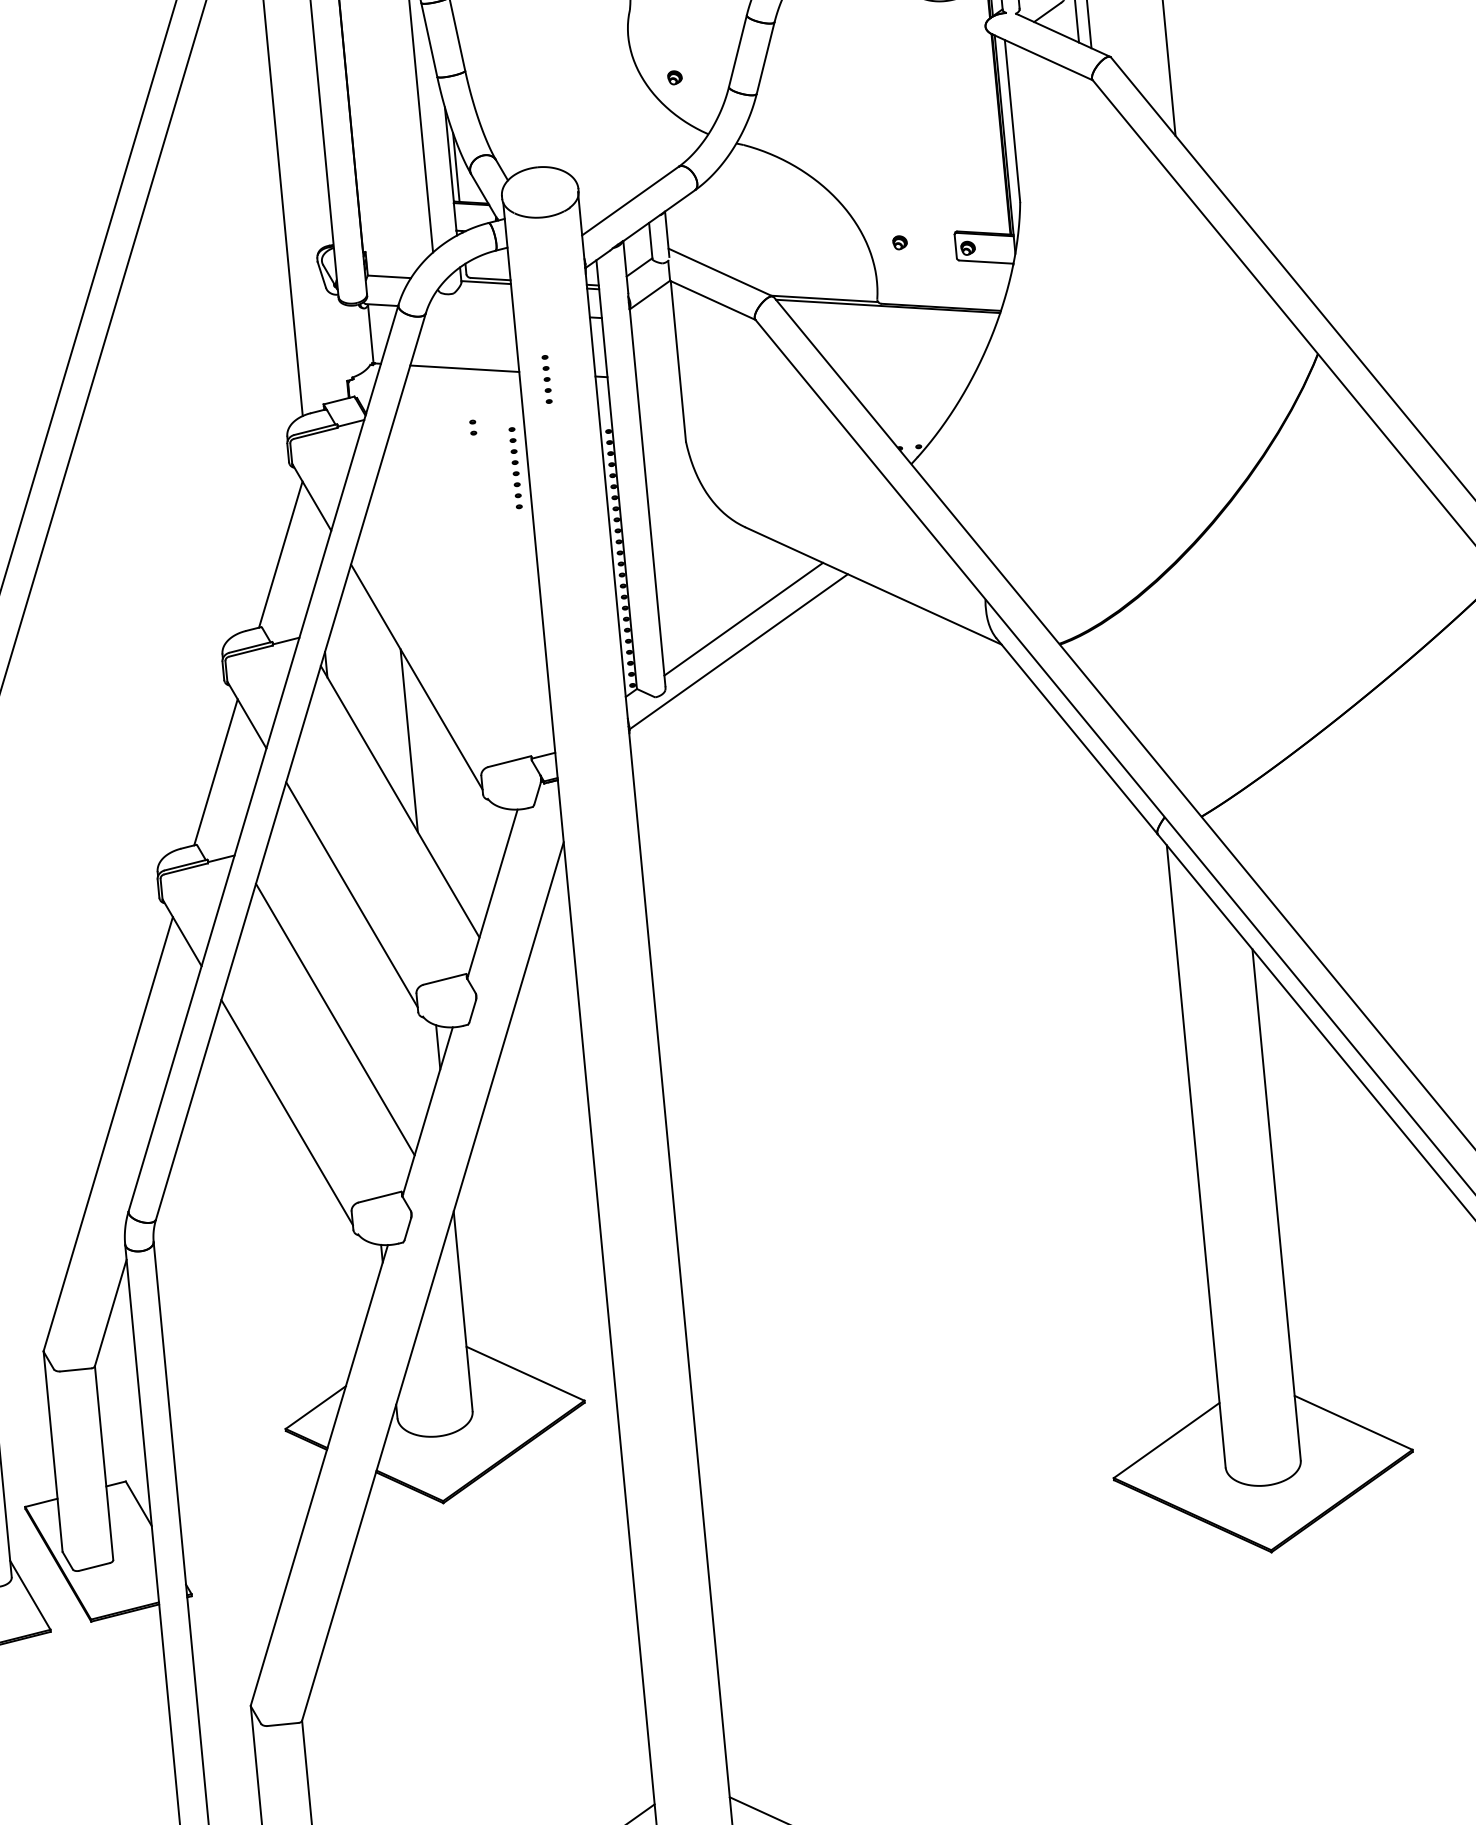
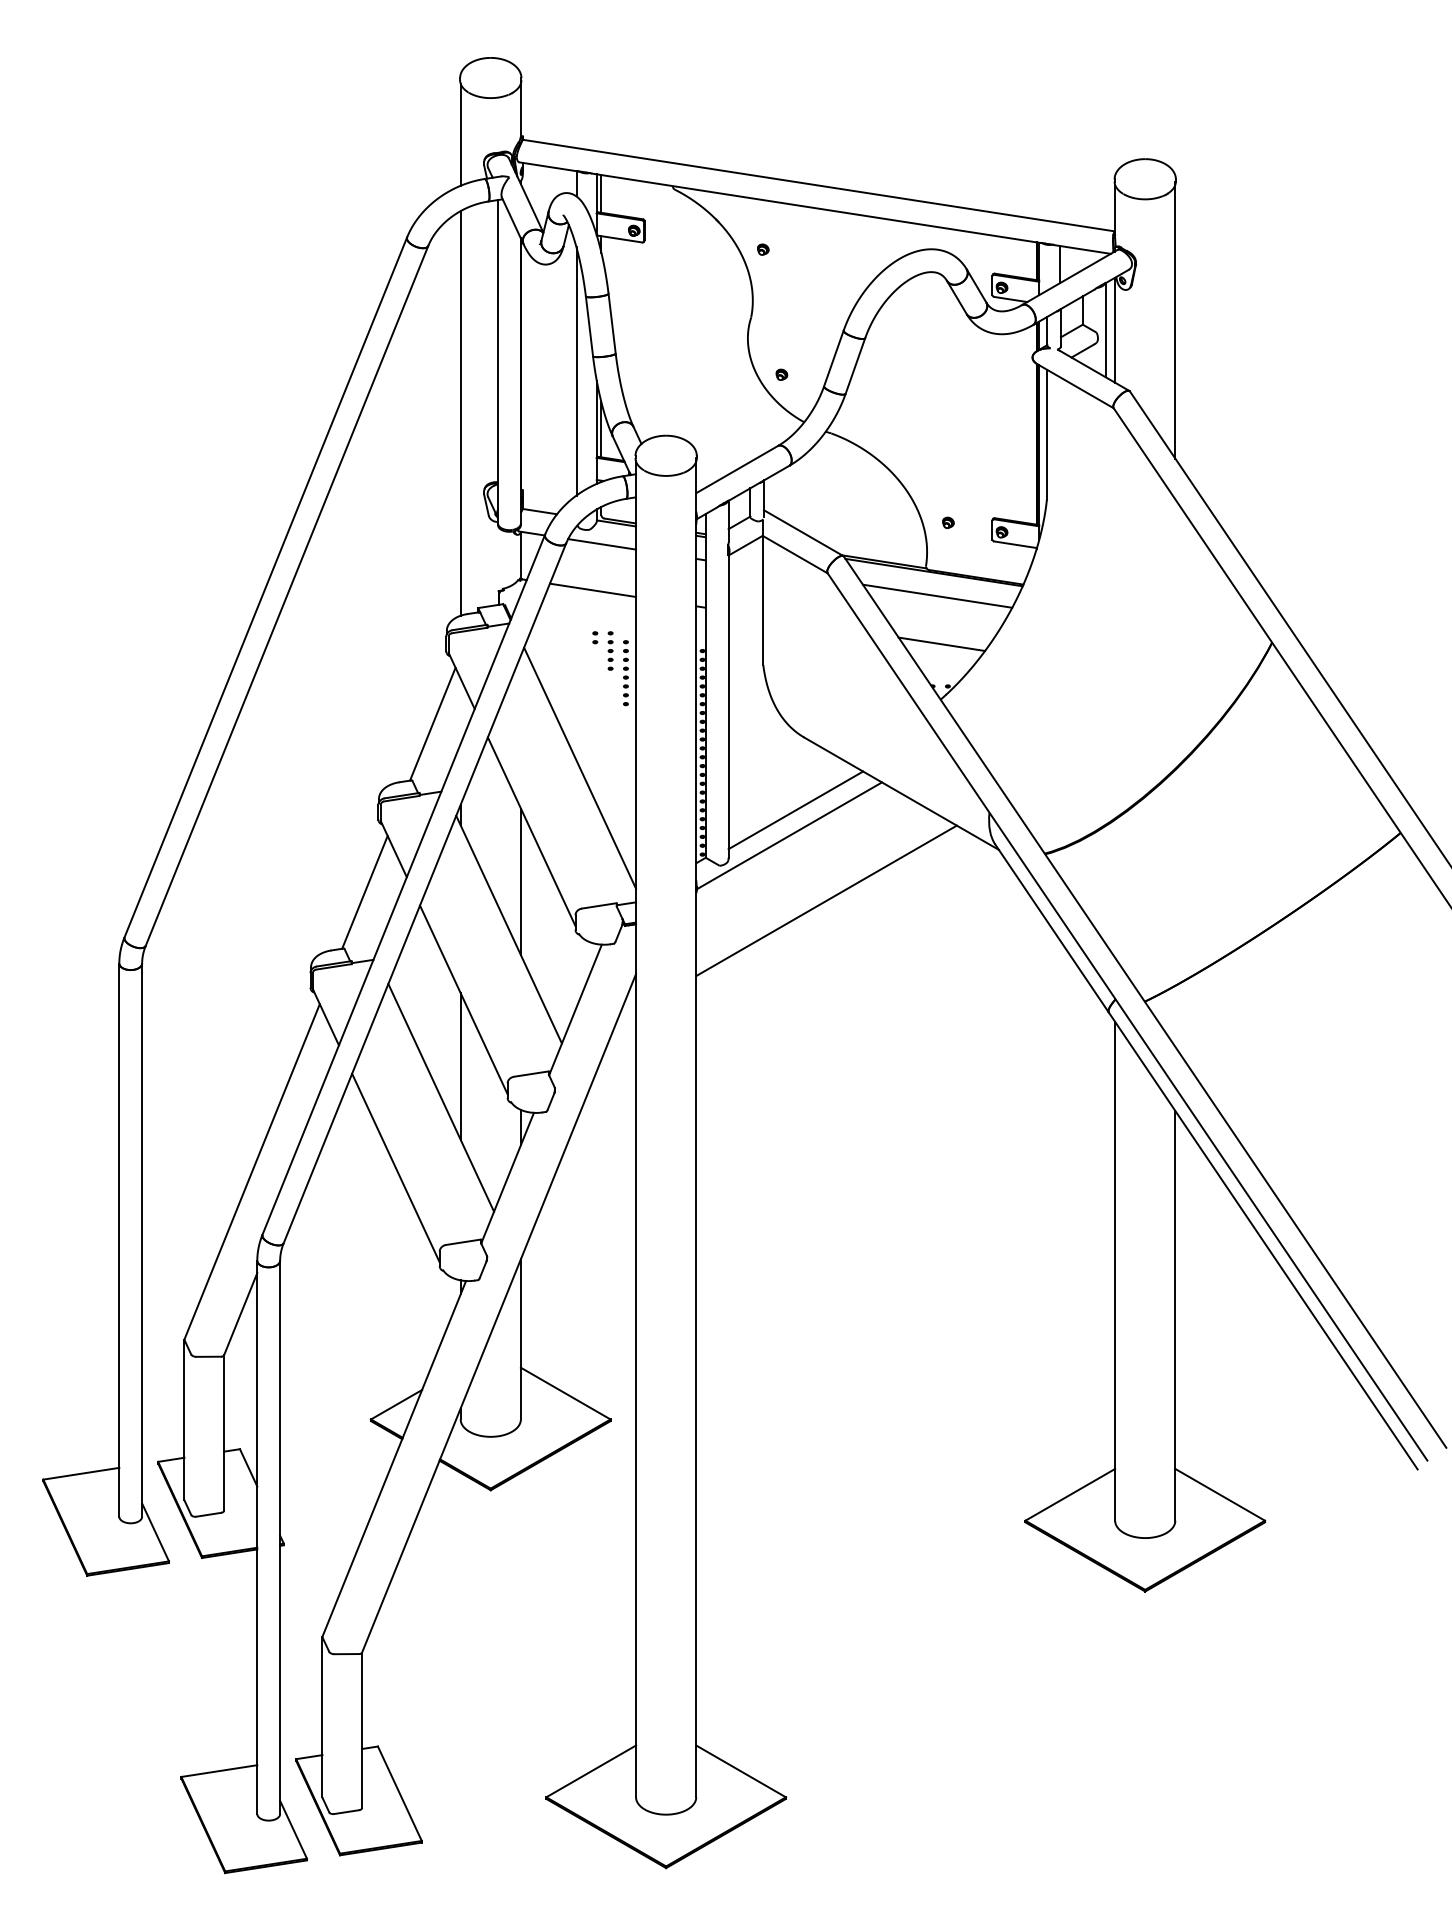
line: (471, 310) -> (602, 544), added
line: (895, 334) -> (937, 595), added
part: (546, 378) -> (610, 650), moved
line: (905, 395) -> (941, 644), added
line: (470, 591) -> (580, 767), added
line: (792, 728) -> (826, 900), added
line: (355, 978) -> (460, 1066), added

